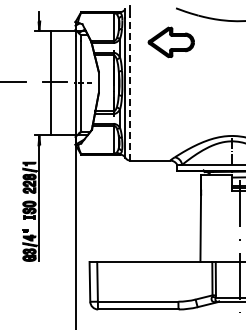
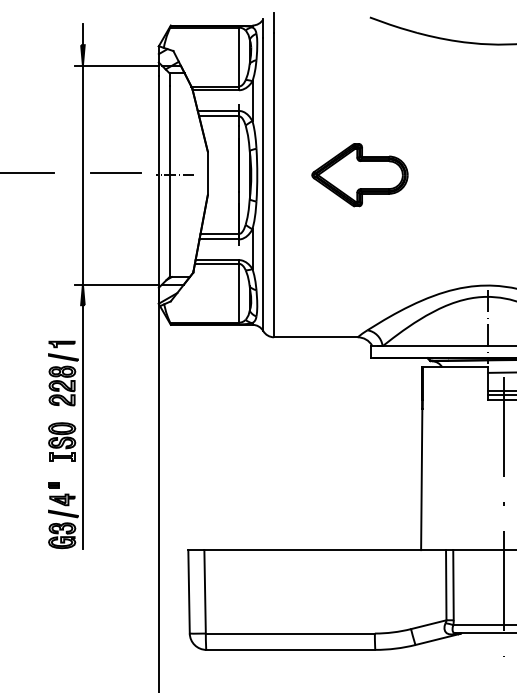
part: (170, 42) -> (358, 175), moved
line: (51, 83) -> (83, 175), moved
line: (130, 87) -> (274, 183), dashed -> solid

